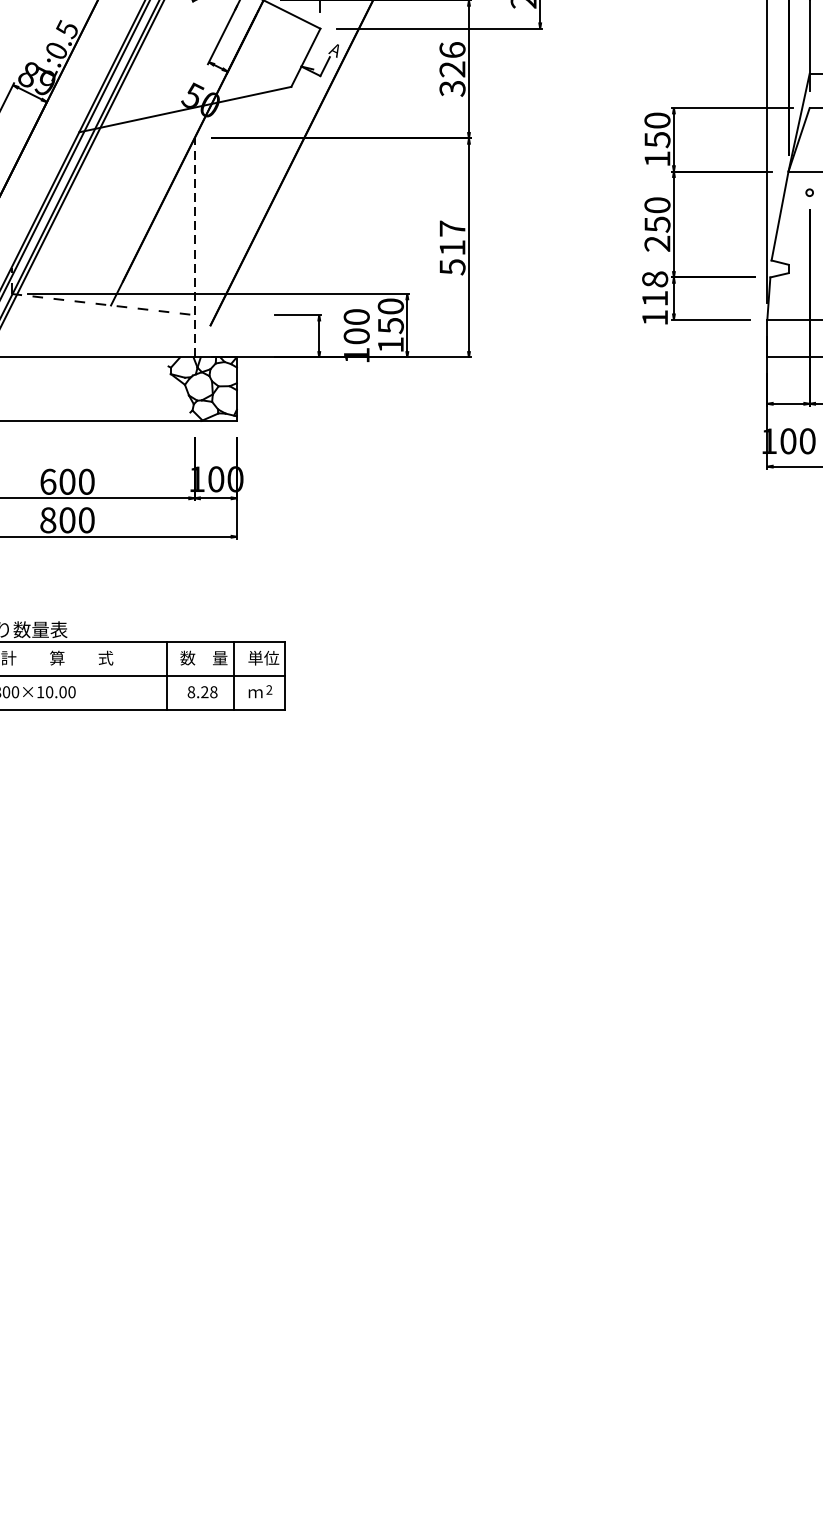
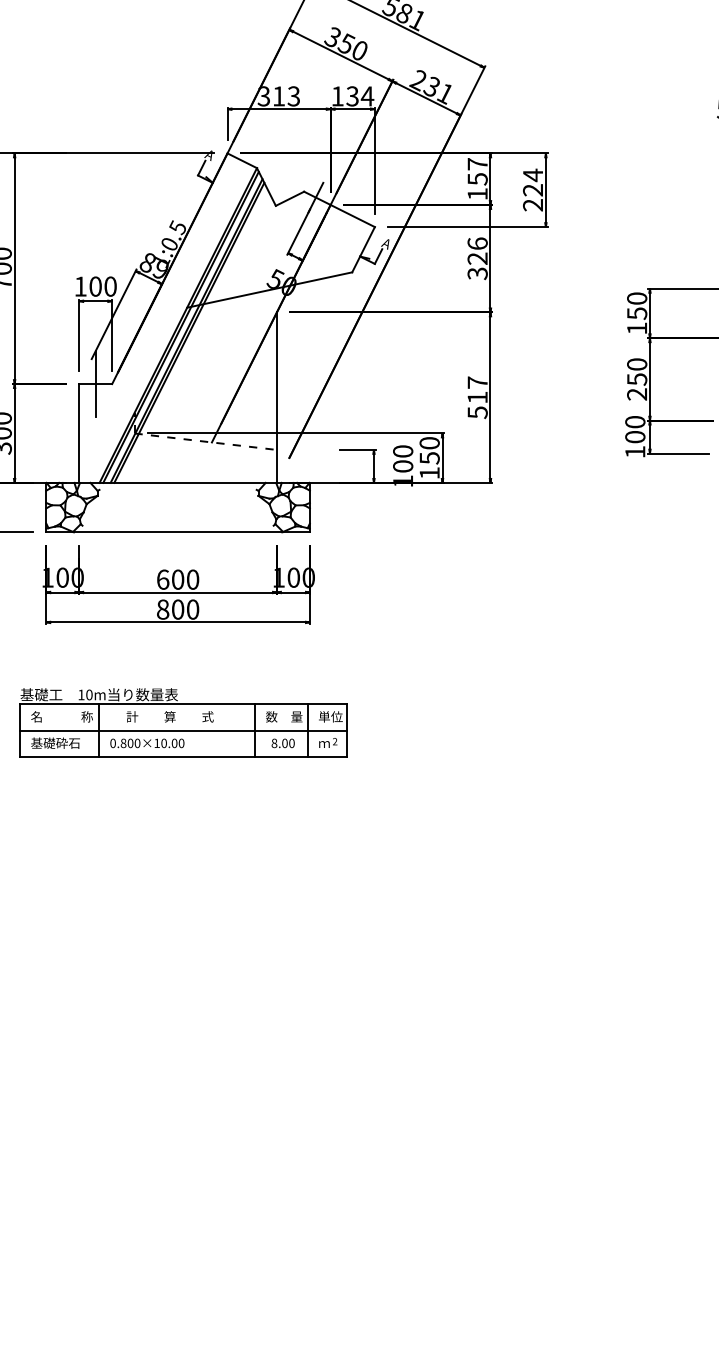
line: (193, 247) -> (276, 397), dashed -> solid
text: (655, 288) -> (635, 429), 118 -> 100
text: (209, 692) -> (288, 743), 8.28 -> 8.00

